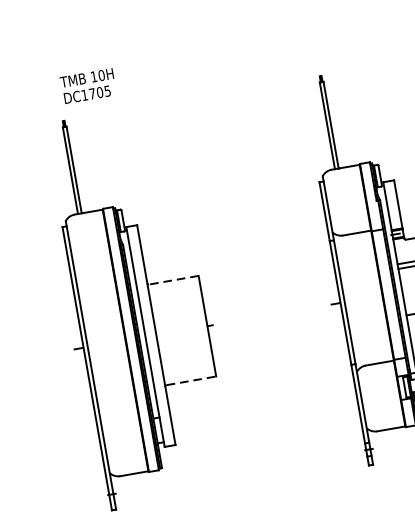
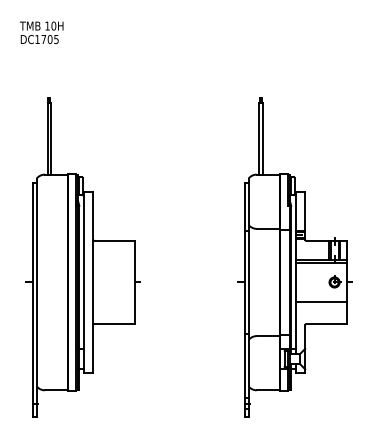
text: (88, 85) -> (41, 32), moved
line: (173, 280) -> (114, 241), dashed -> solid
line: (191, 380) -> (115, 323), dashed -> solid

